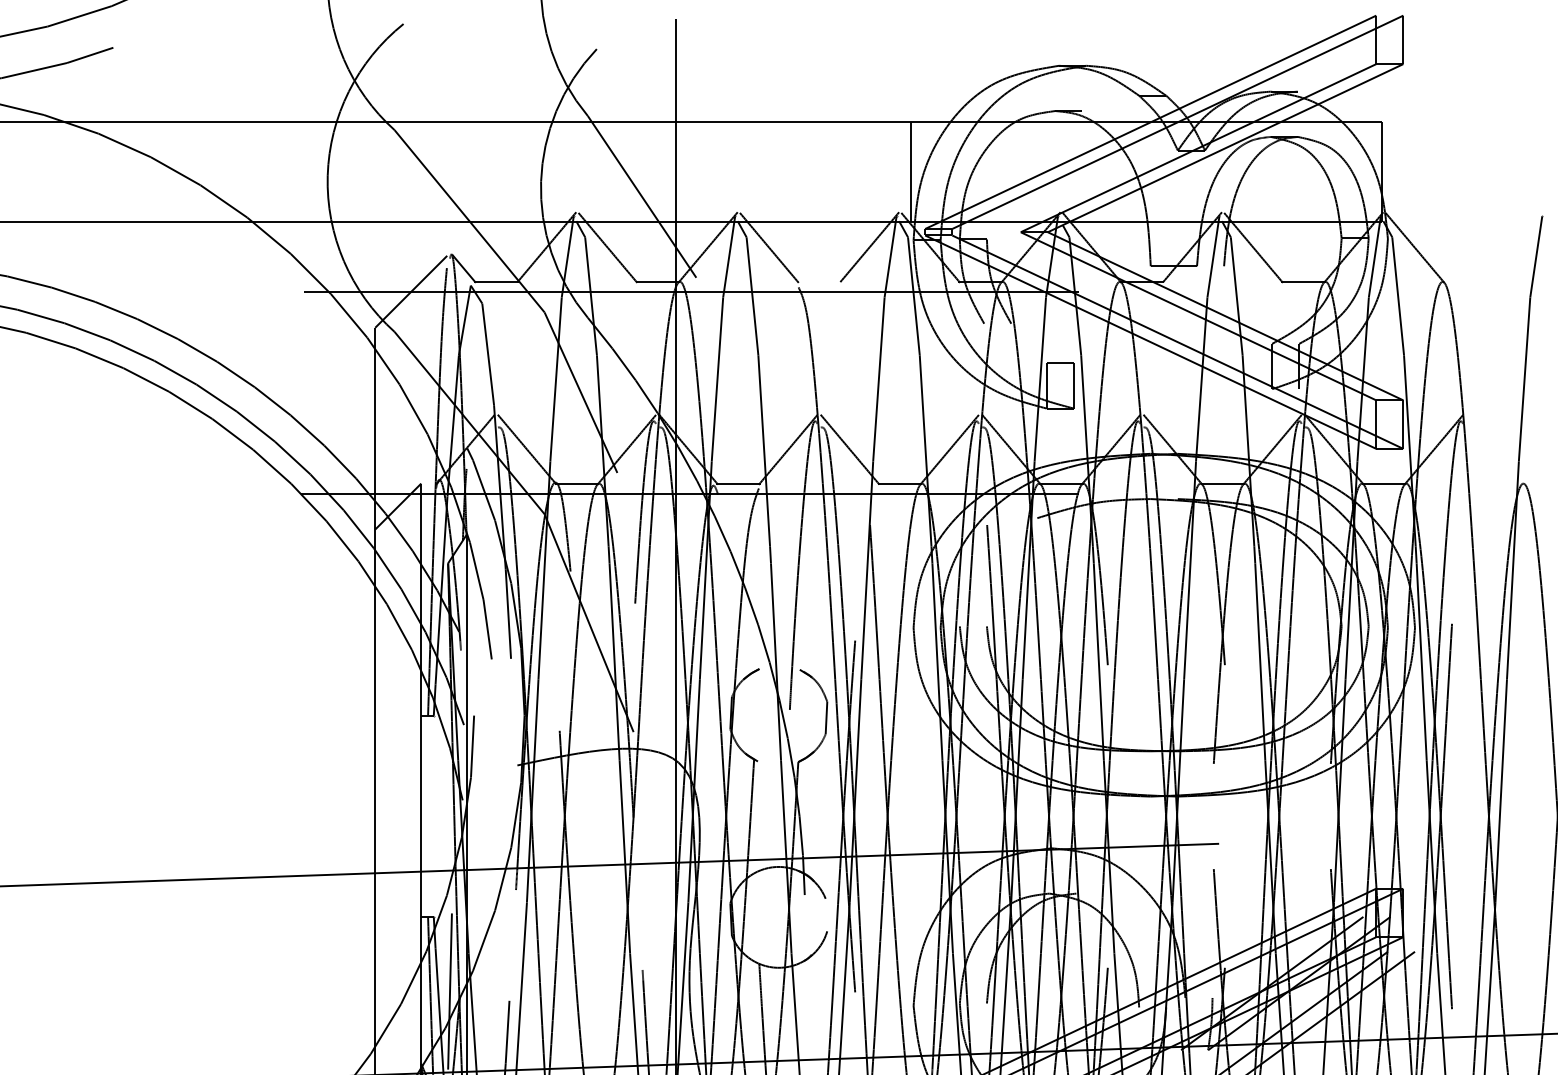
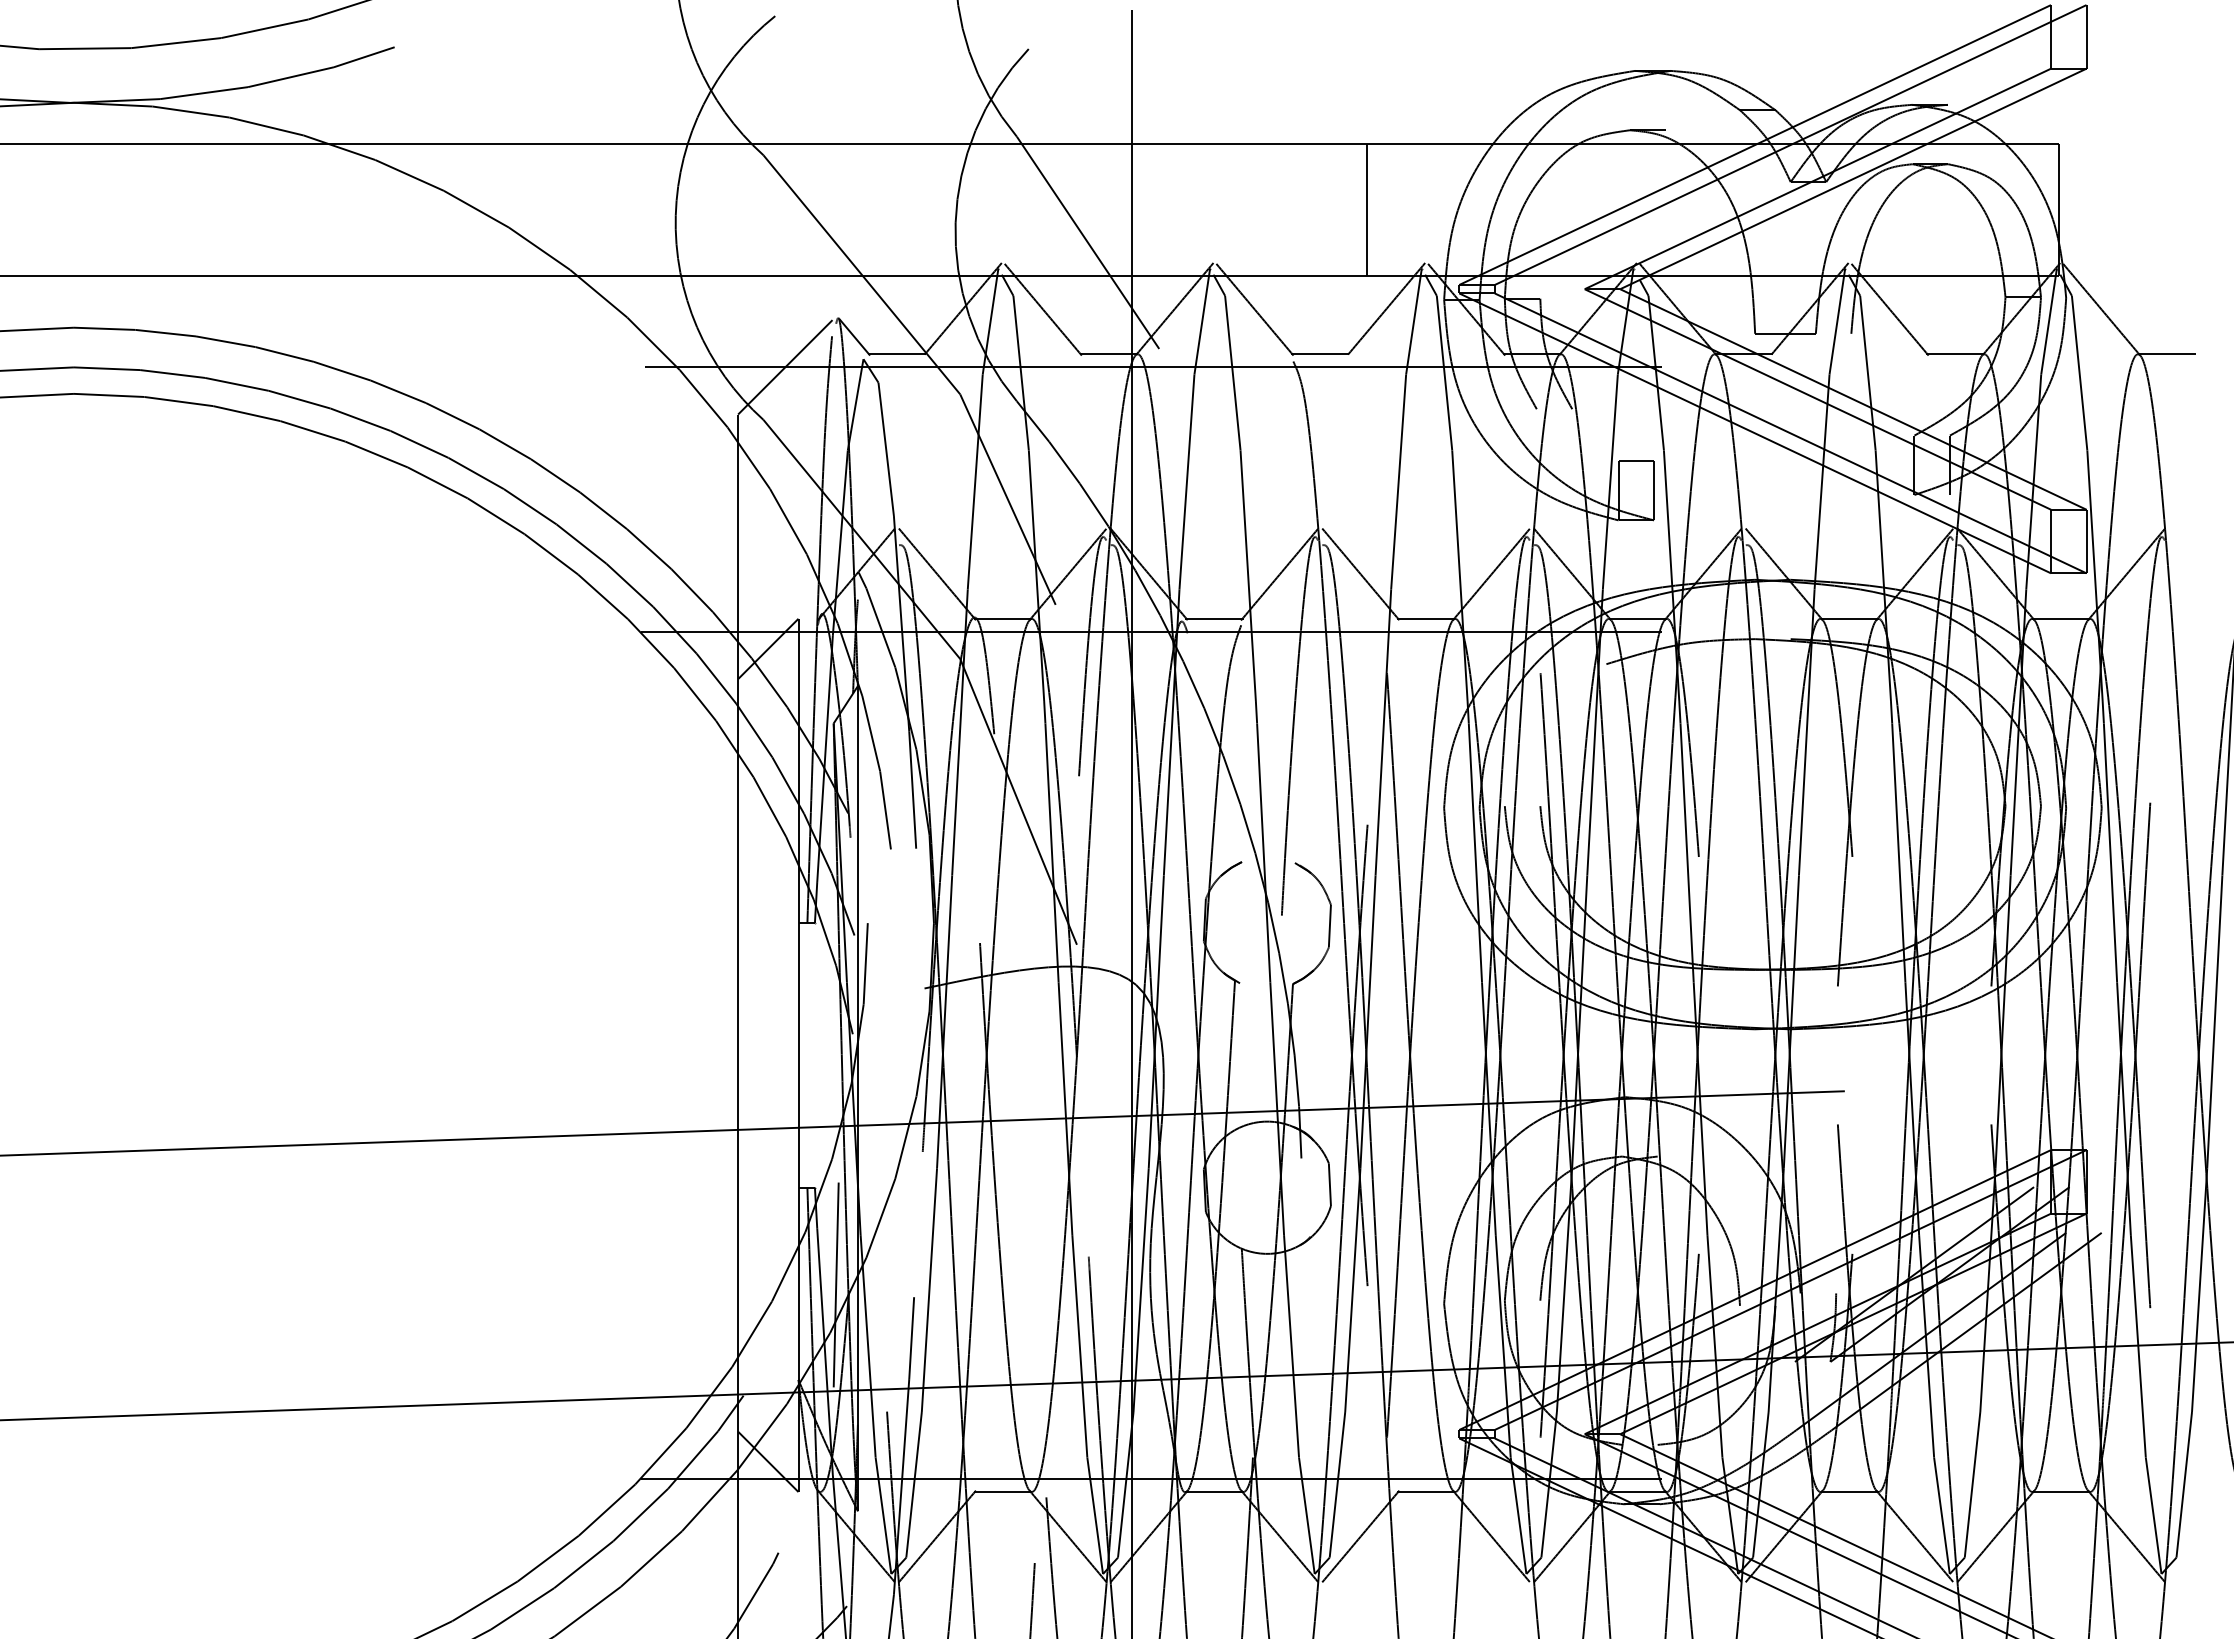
line: (911, 172) -> (1367, 210), moved
line: (819, 282) -> (1320, 354), added
line: (1465, 282) -> (2167, 354), added
line: (826, 914) -> (1329, 1184), added

